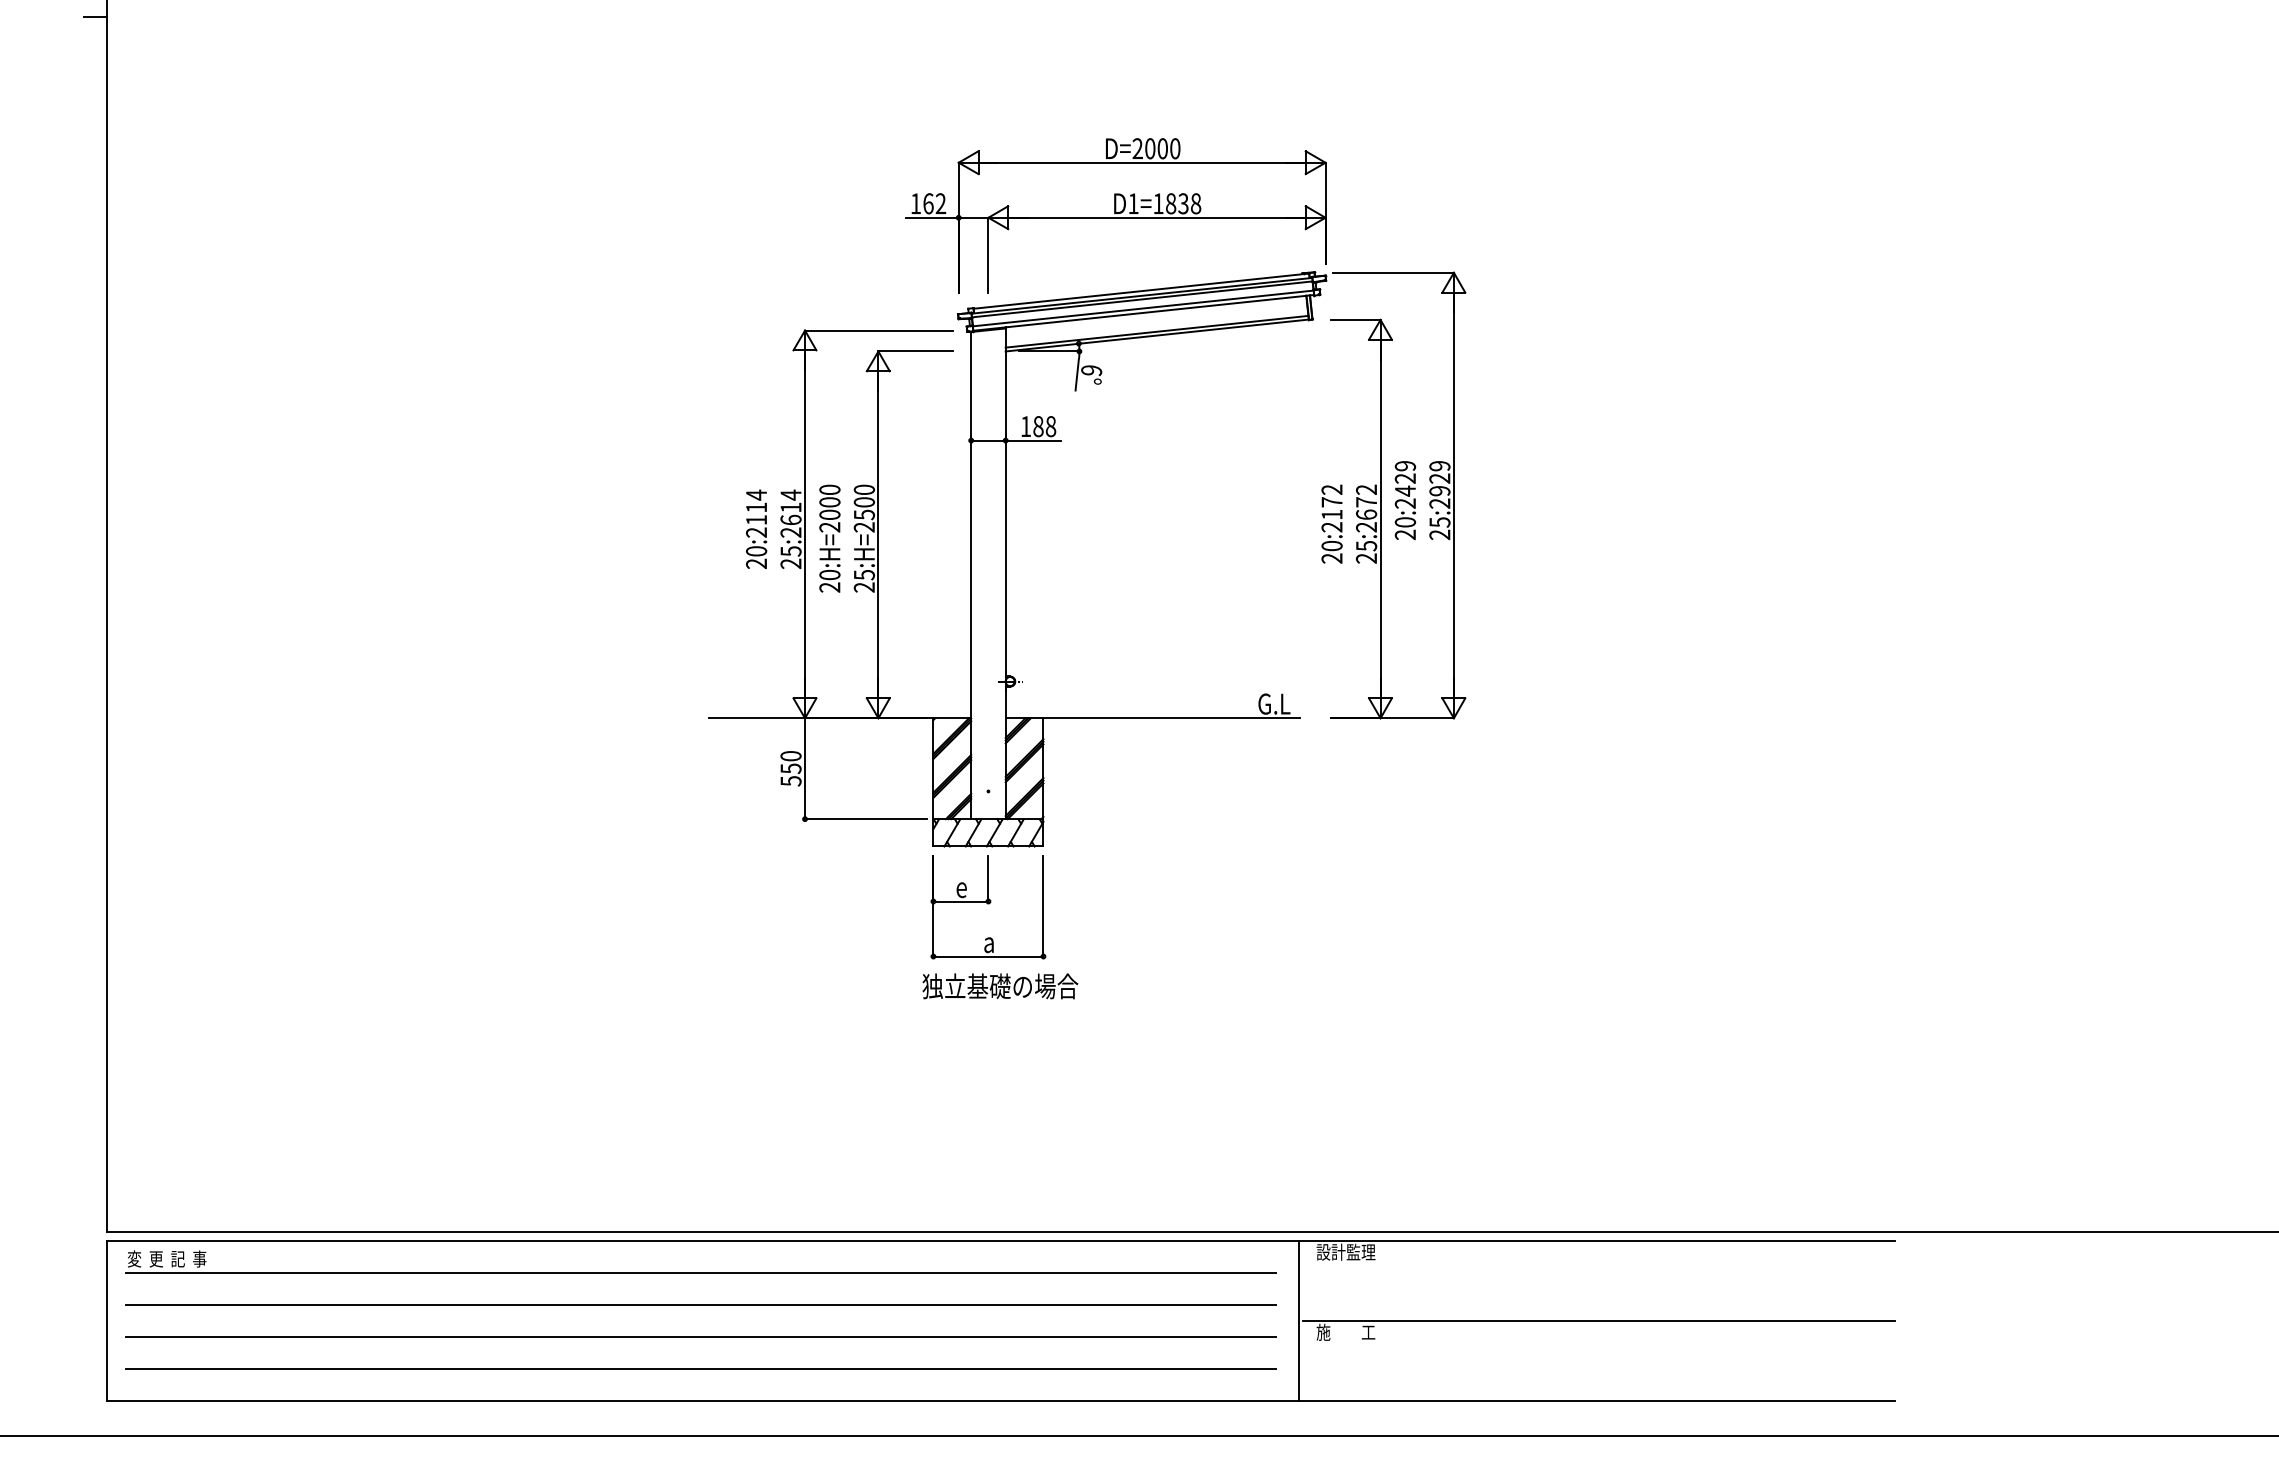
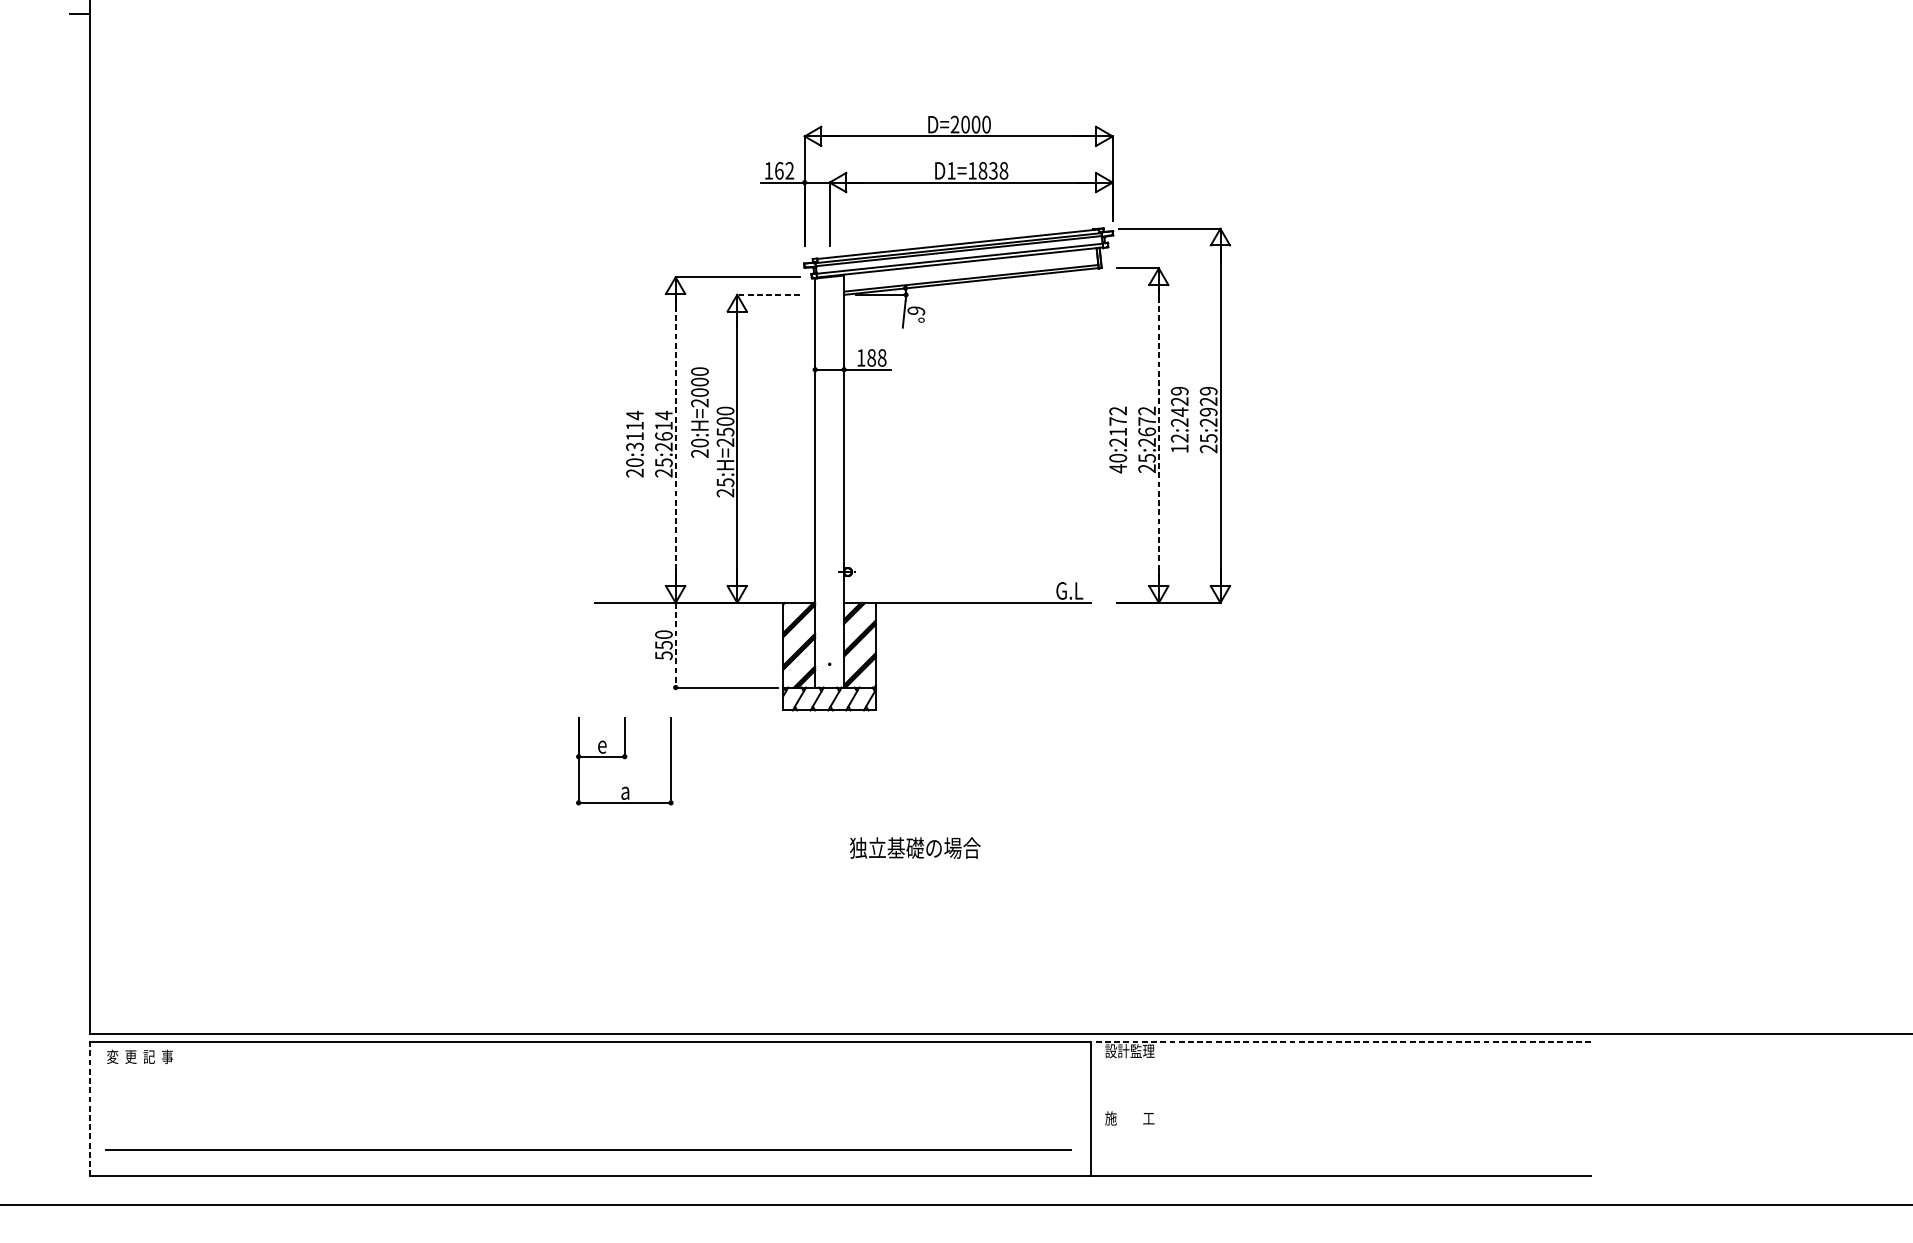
line: (915, 351) -> (768, 294), solid -> dashed
line: (1380, 519) -> (1158, 435), solid -> dashed
line: (805, 524) -> (676, 440), solid -> dashed
text: (1405, 528) -> (1179, 443), 20:2429 -> 12:2429
text: (756, 532) -> (634, 446), 20:2114 -> 20:3114
text: (829, 538) -> (699, 412), moved
text: (1331, 558) -> (1117, 468), 20:2172 -> 40:2172
line: (805, 769) -> (676, 645), solid -> dashed
part: (988, 907) -> (624, 761), moved
text: (1000, 986) -> (915, 848), moved
line: (1596, 1240) -> (1340, 1041), solid -> dashed
line: (701, 1272) -> (588, 1068), removed
line: (701, 1305) -> (588, 1095), removed
line: (107, 1320) -> (90, 1108), solid -> dashed
line: (1598, 1321) -> (1341, 1109), removed
line: (701, 1337) -> (588, 1122), removed

